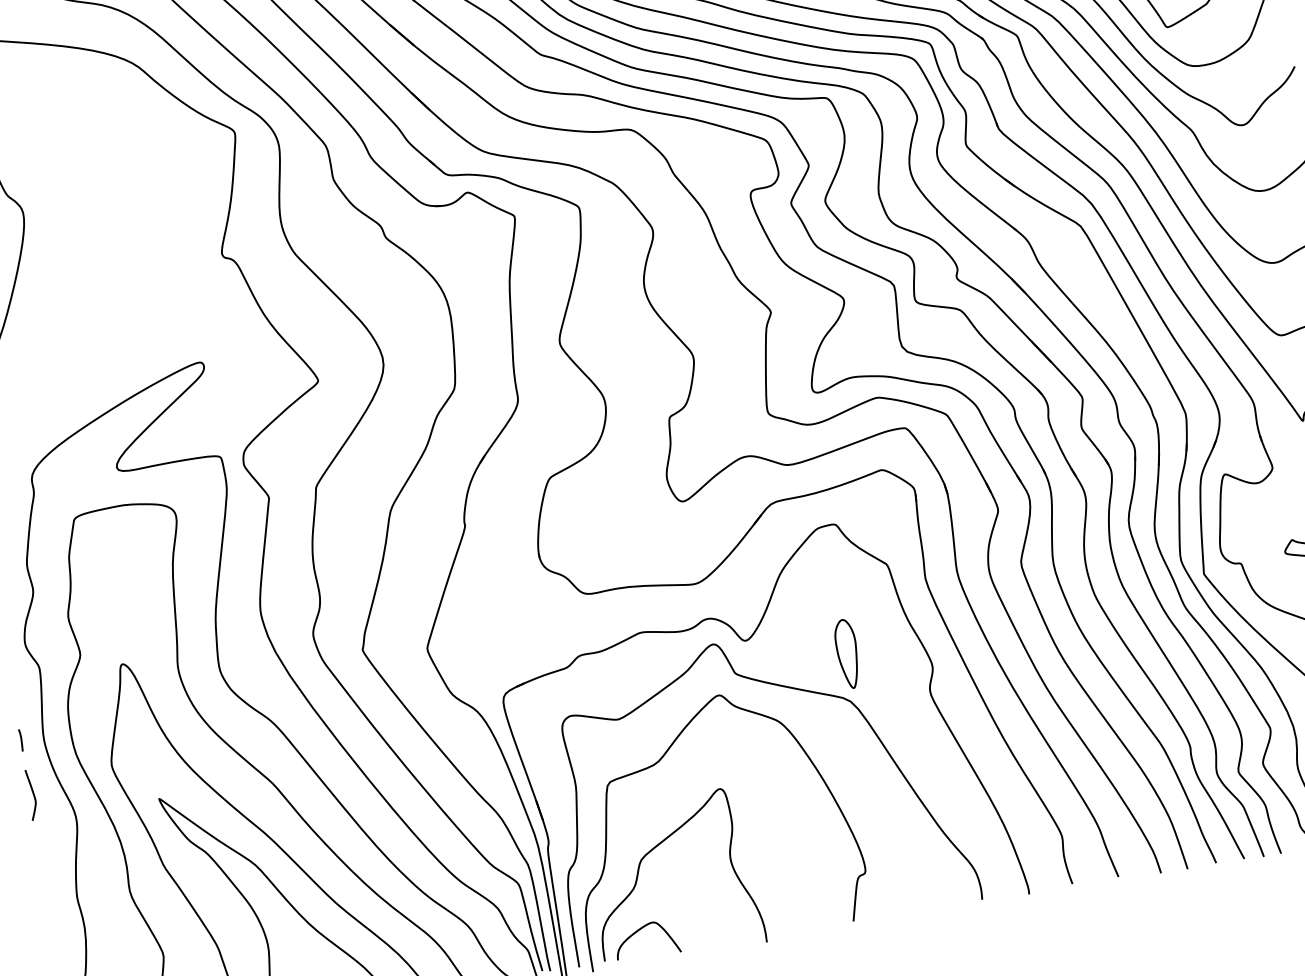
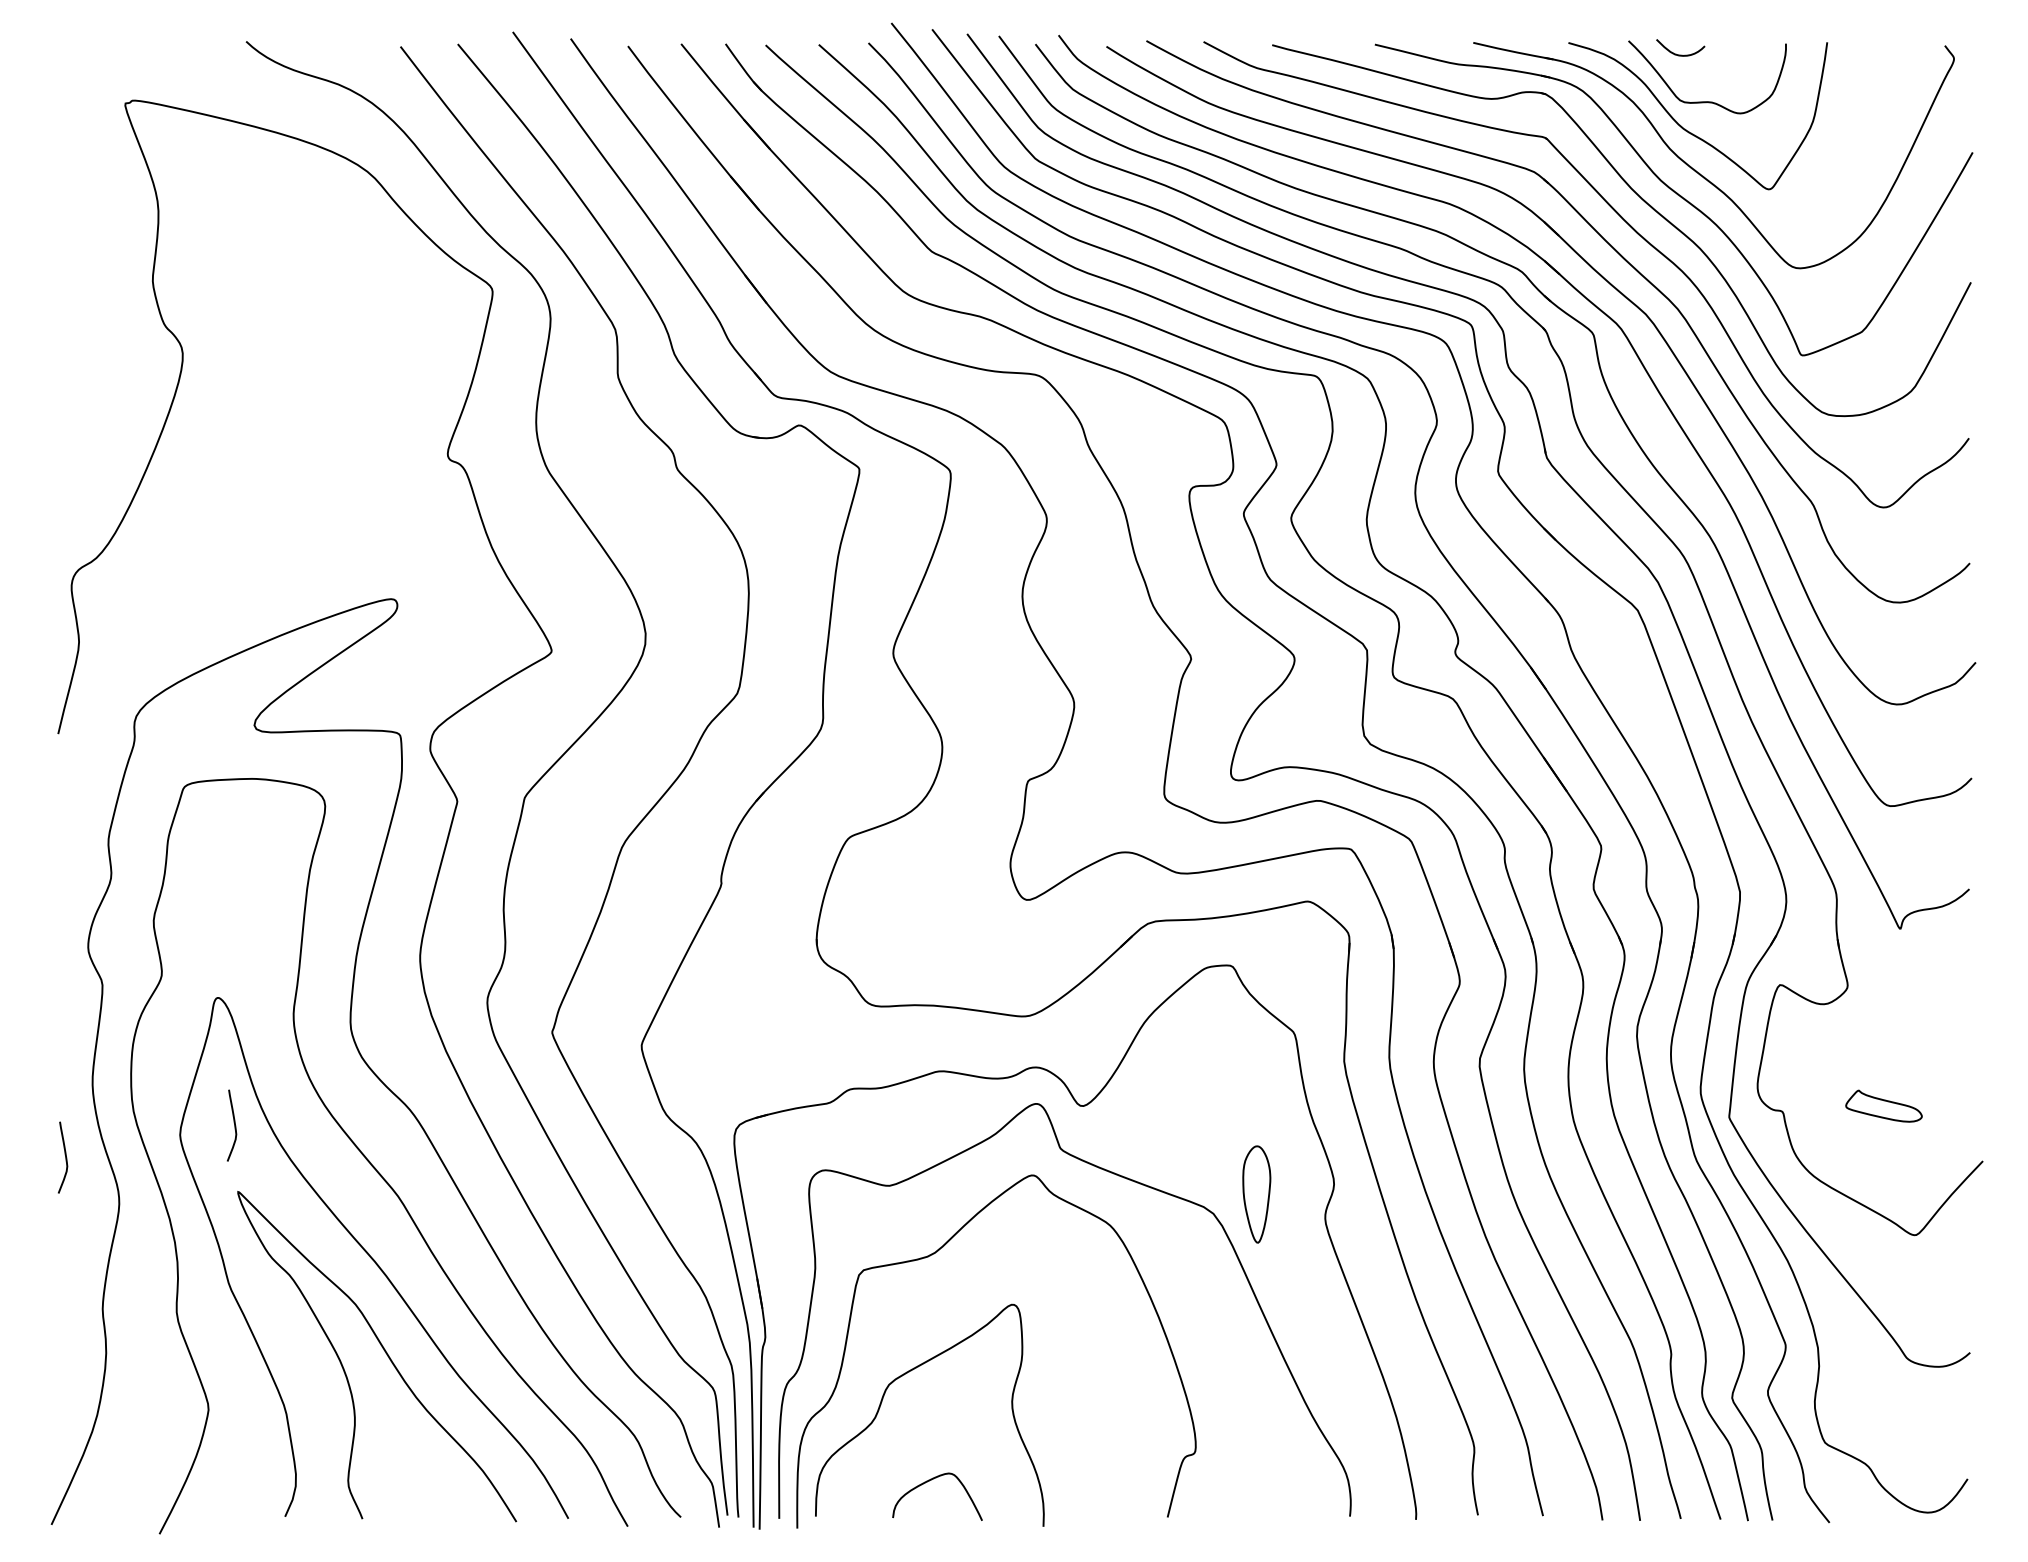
part: (847, 654) -> (1256, 1194), moved
line: (20, 740) -> (60, 1079), removed
curve: (149, 752) -> (234, 1125), added
curve: (639, 930) -> (929, 1481), moved

